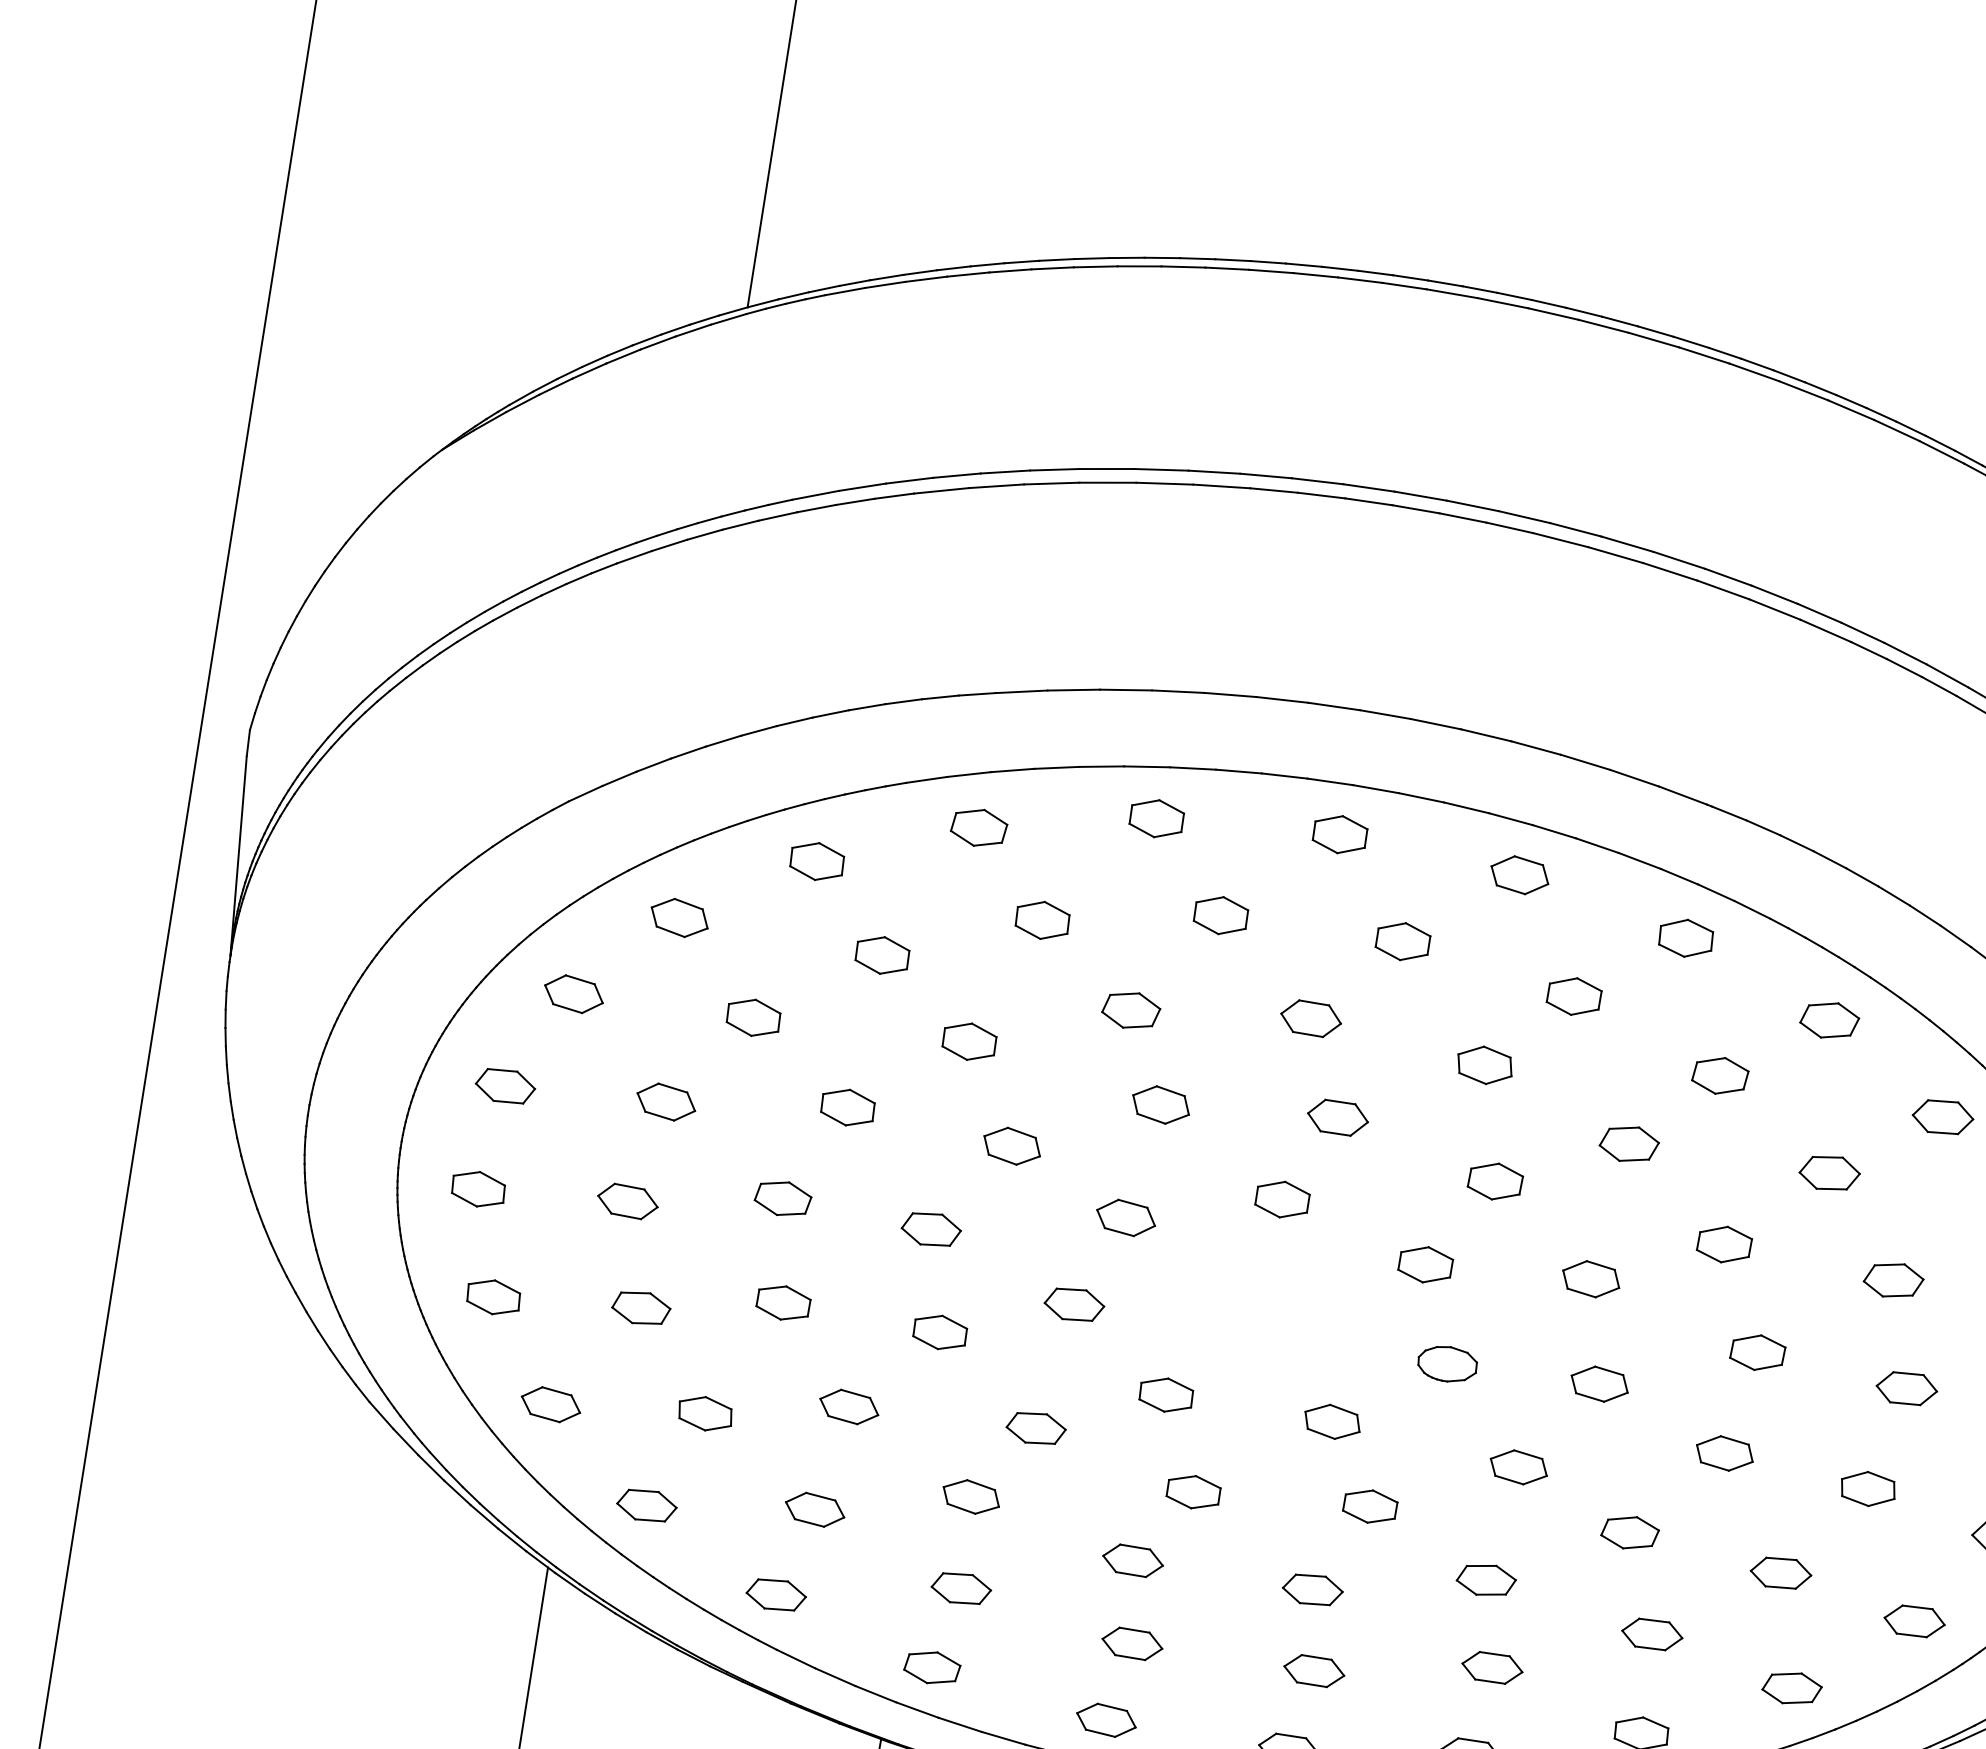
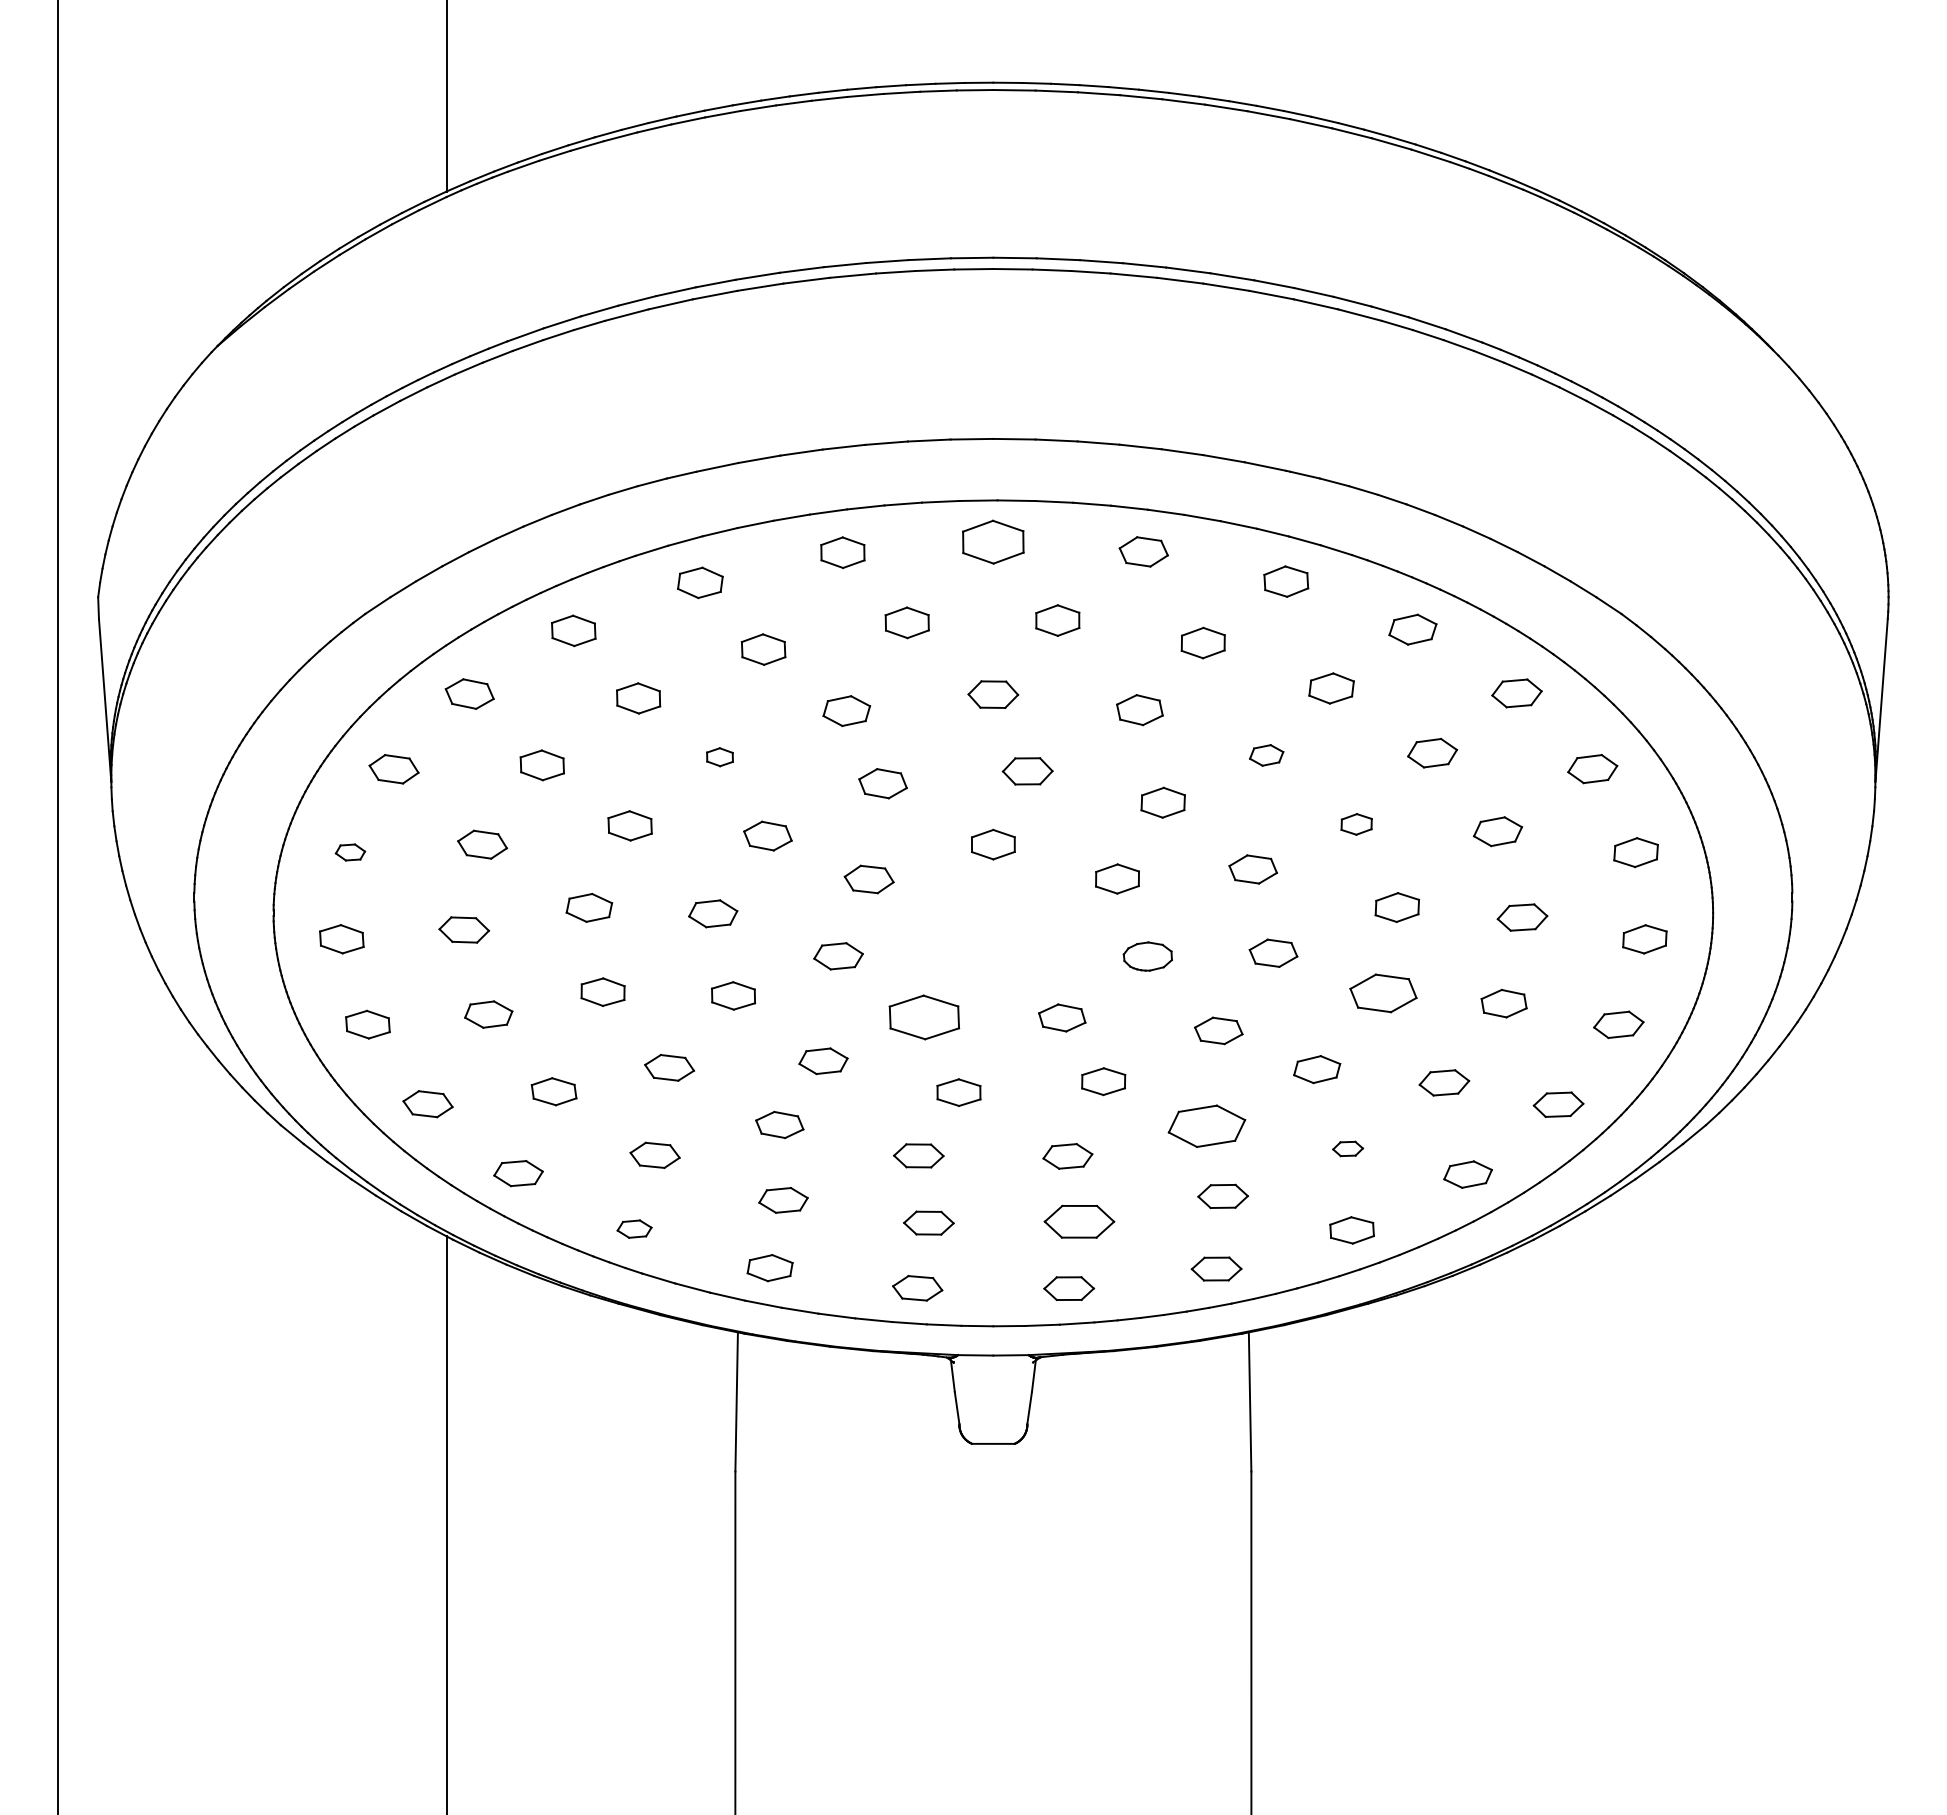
part: (1339, 833) -> (992, 541), size x1.4
part: (968, 1042) -> (719, 757), size x0.6
part: (505, 1086) -> (350, 852), size x0.6
part: (1629, 1144) -> (1266, 755), size x0.7
part: (1724, 1244) -> (1356, 824), size x0.7
part: (1166, 1394) -> (924, 1017), size x1.6
part: (1724, 1452) -> (1383, 992), size x1.4
part: (1485, 1580) -> (1206, 1126), size x1.6
part: (776, 1594) -> (634, 1228), size x0.7
part: (1651, 1633) -> (1347, 1148), size x0.6
part: (1314, 1670) -> (1079, 1221), size x1.4

